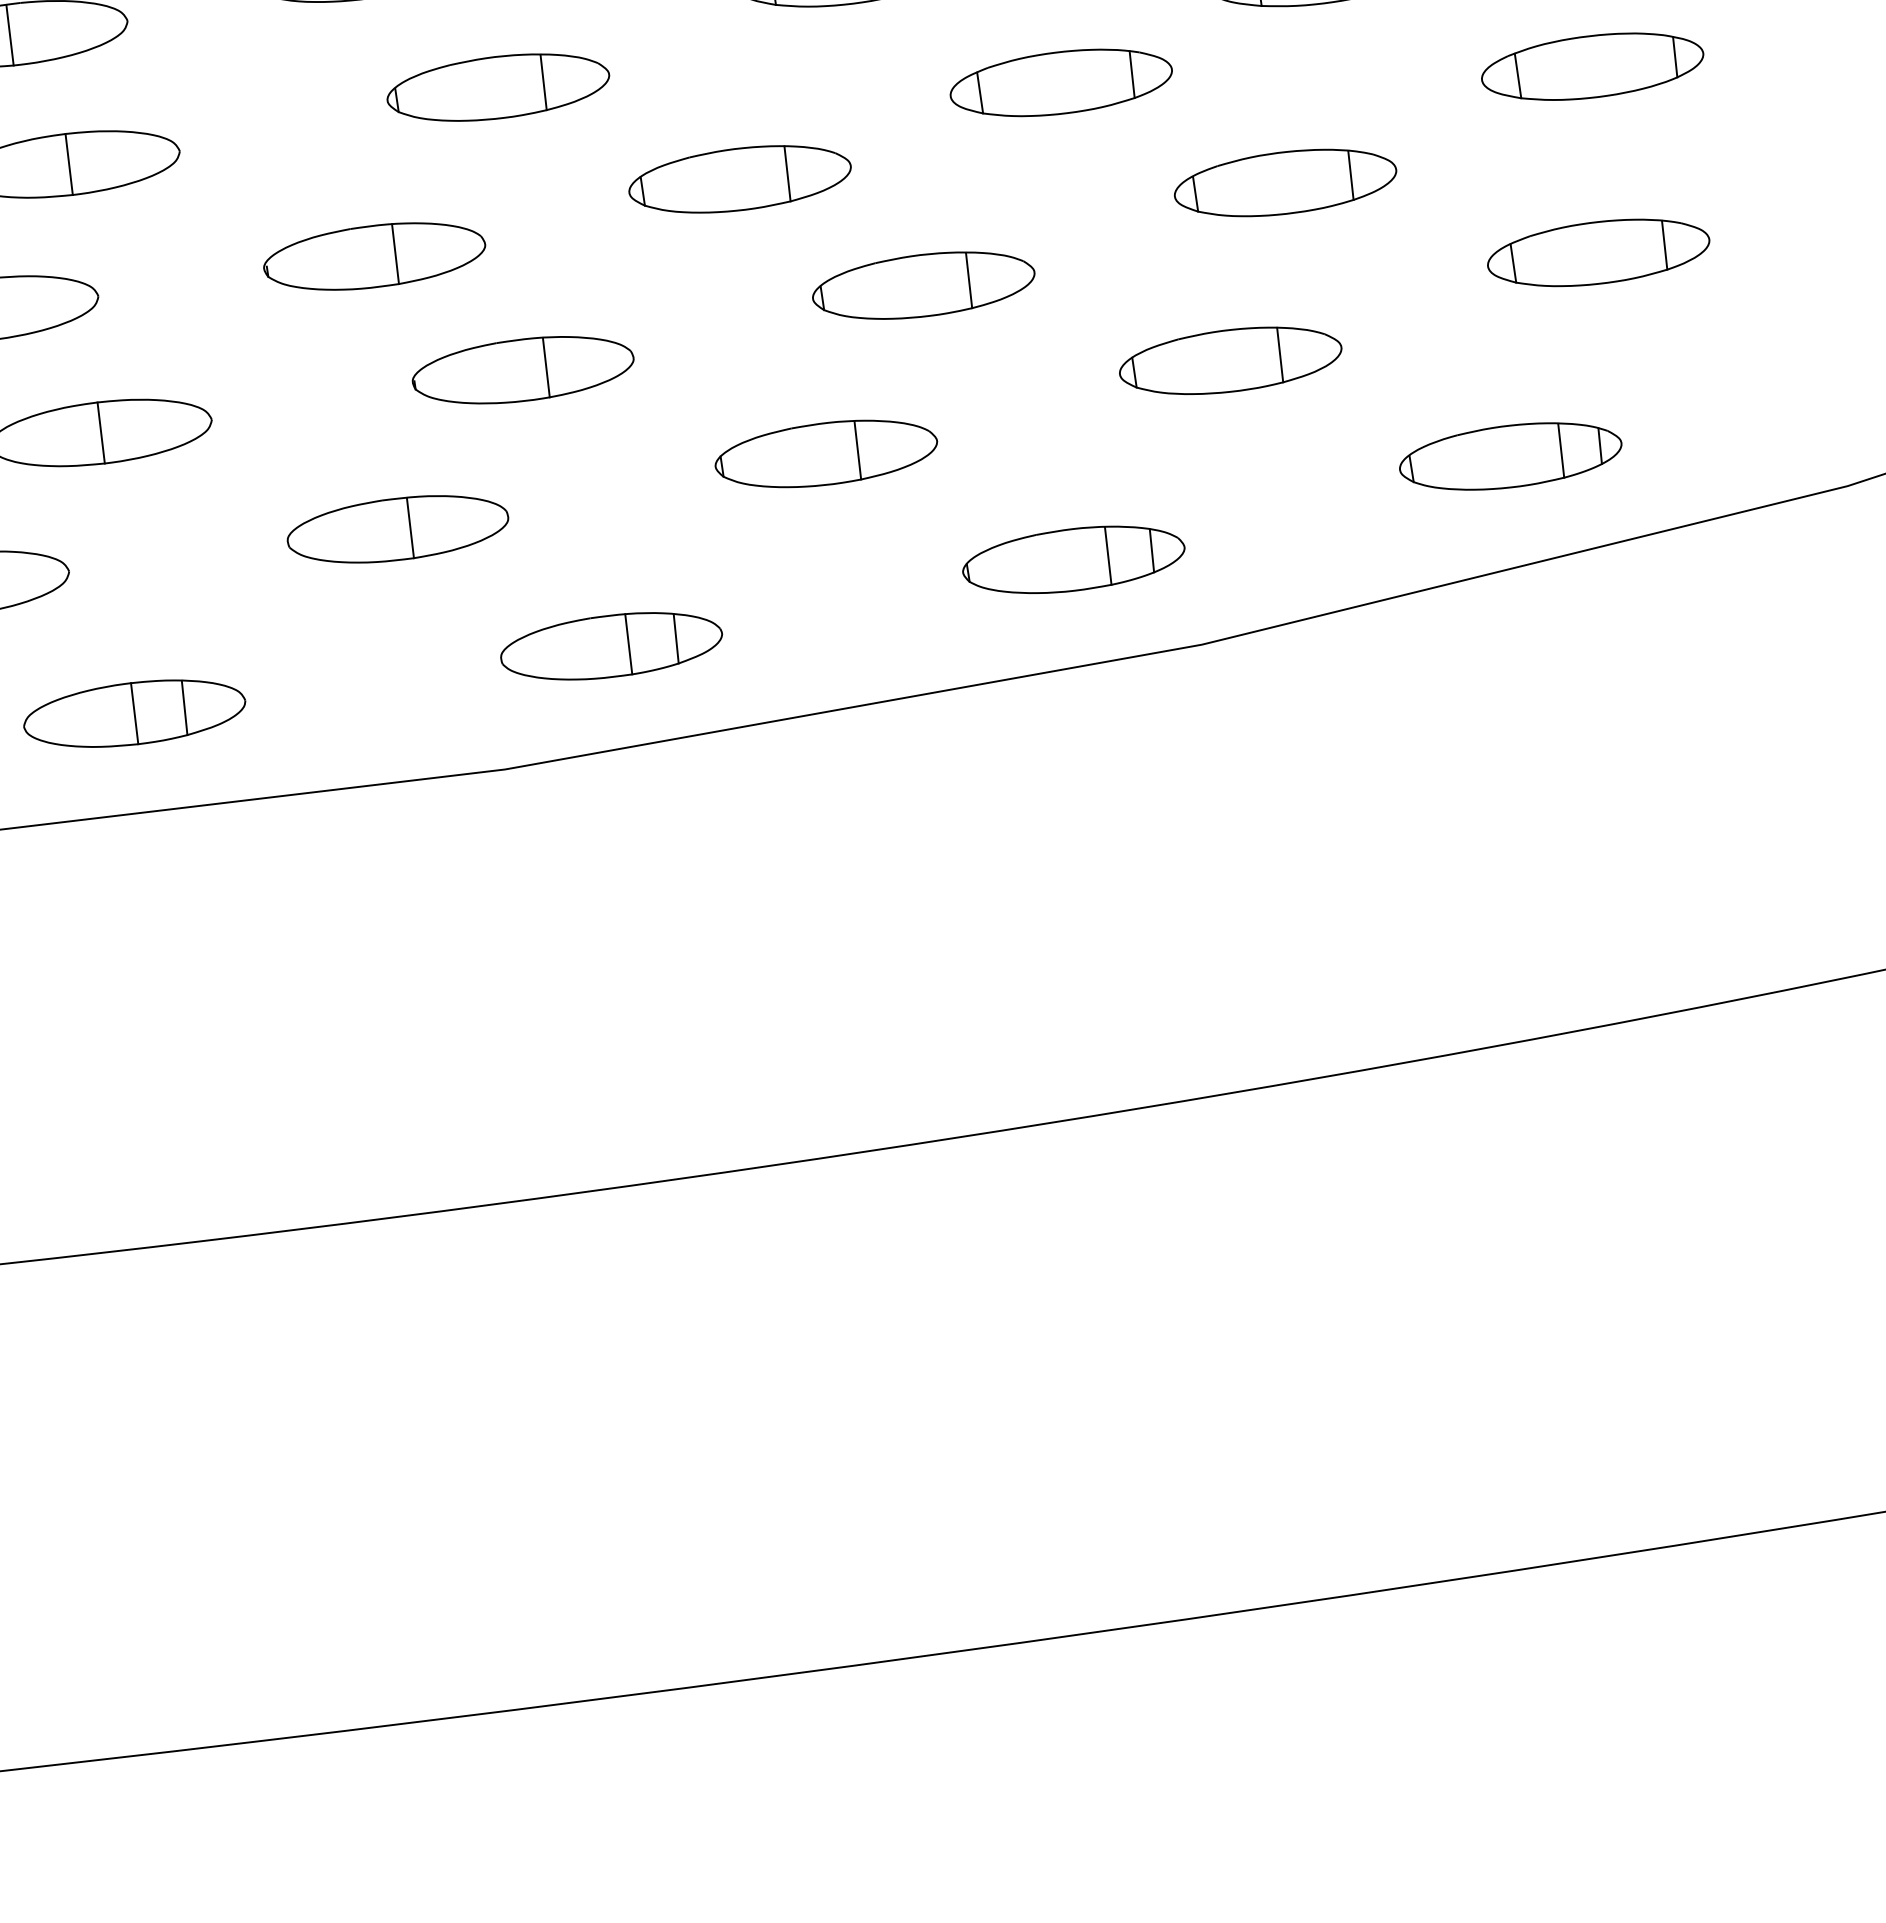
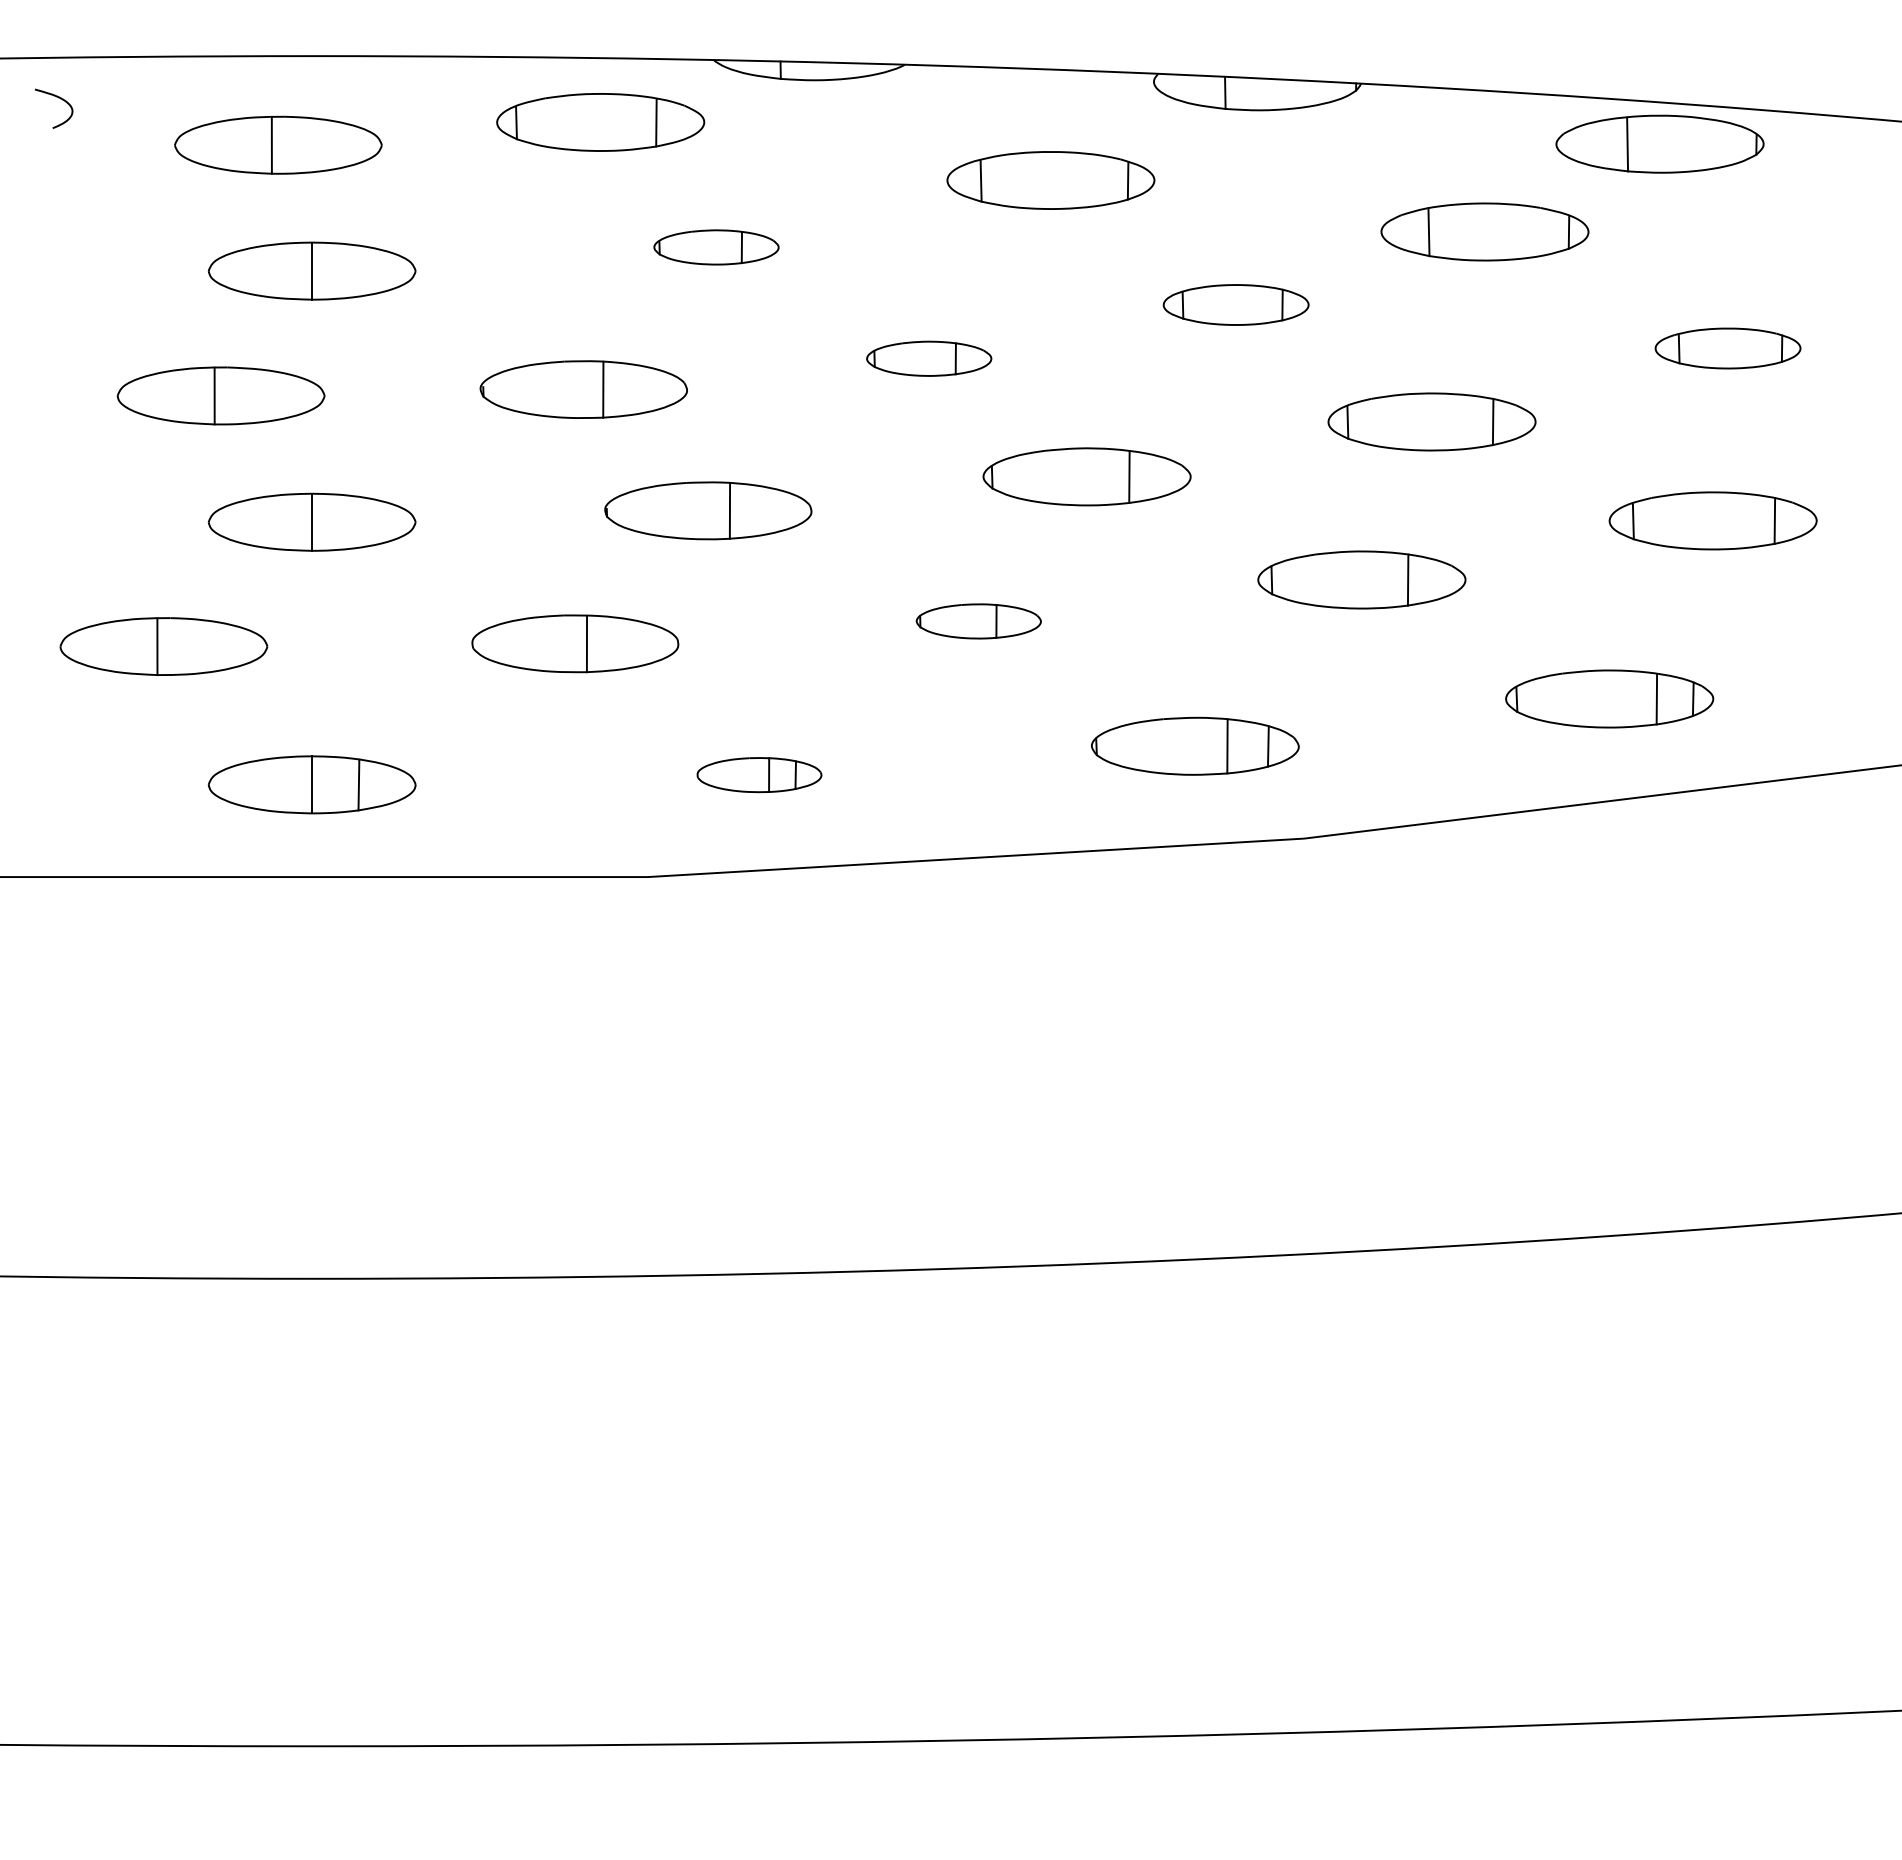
part: (1592, 66) -> (1727, 348), size x0.7
part: (1060, 82) -> (1235, 304), size x0.7
part: (498, 87) -> (716, 247), size x0.6
part: (739, 179) -> (928, 358), size x0.6
part: (826, 454) -> (978, 621), size x0.6
part: (611, 645) -> (759, 774), size x0.6

